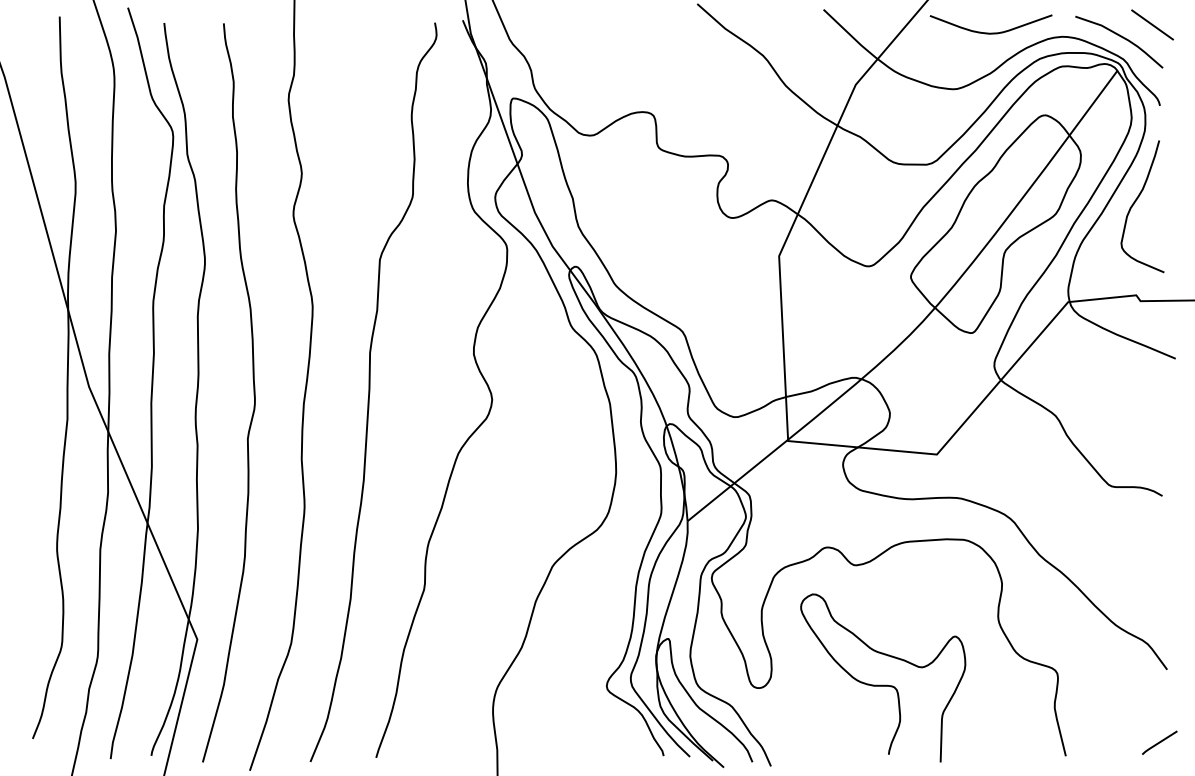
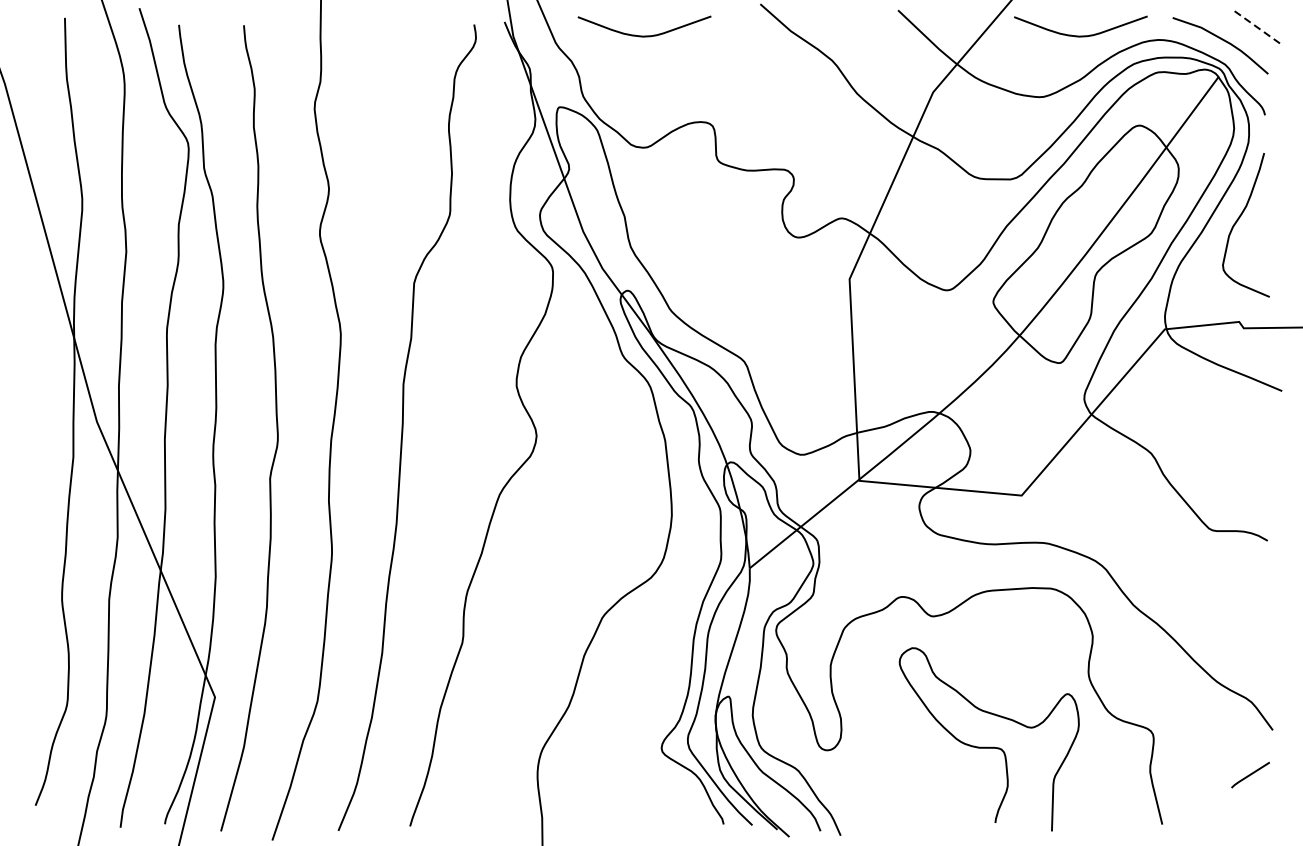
line: (1152, 24) -> (1256, 26), solid -> dashed
curve: (590, 32) -> (643, 35), added
curve: (883, 684) -> (989, 746), moved
line: (1159, 742) -> (1250, 774), moved

